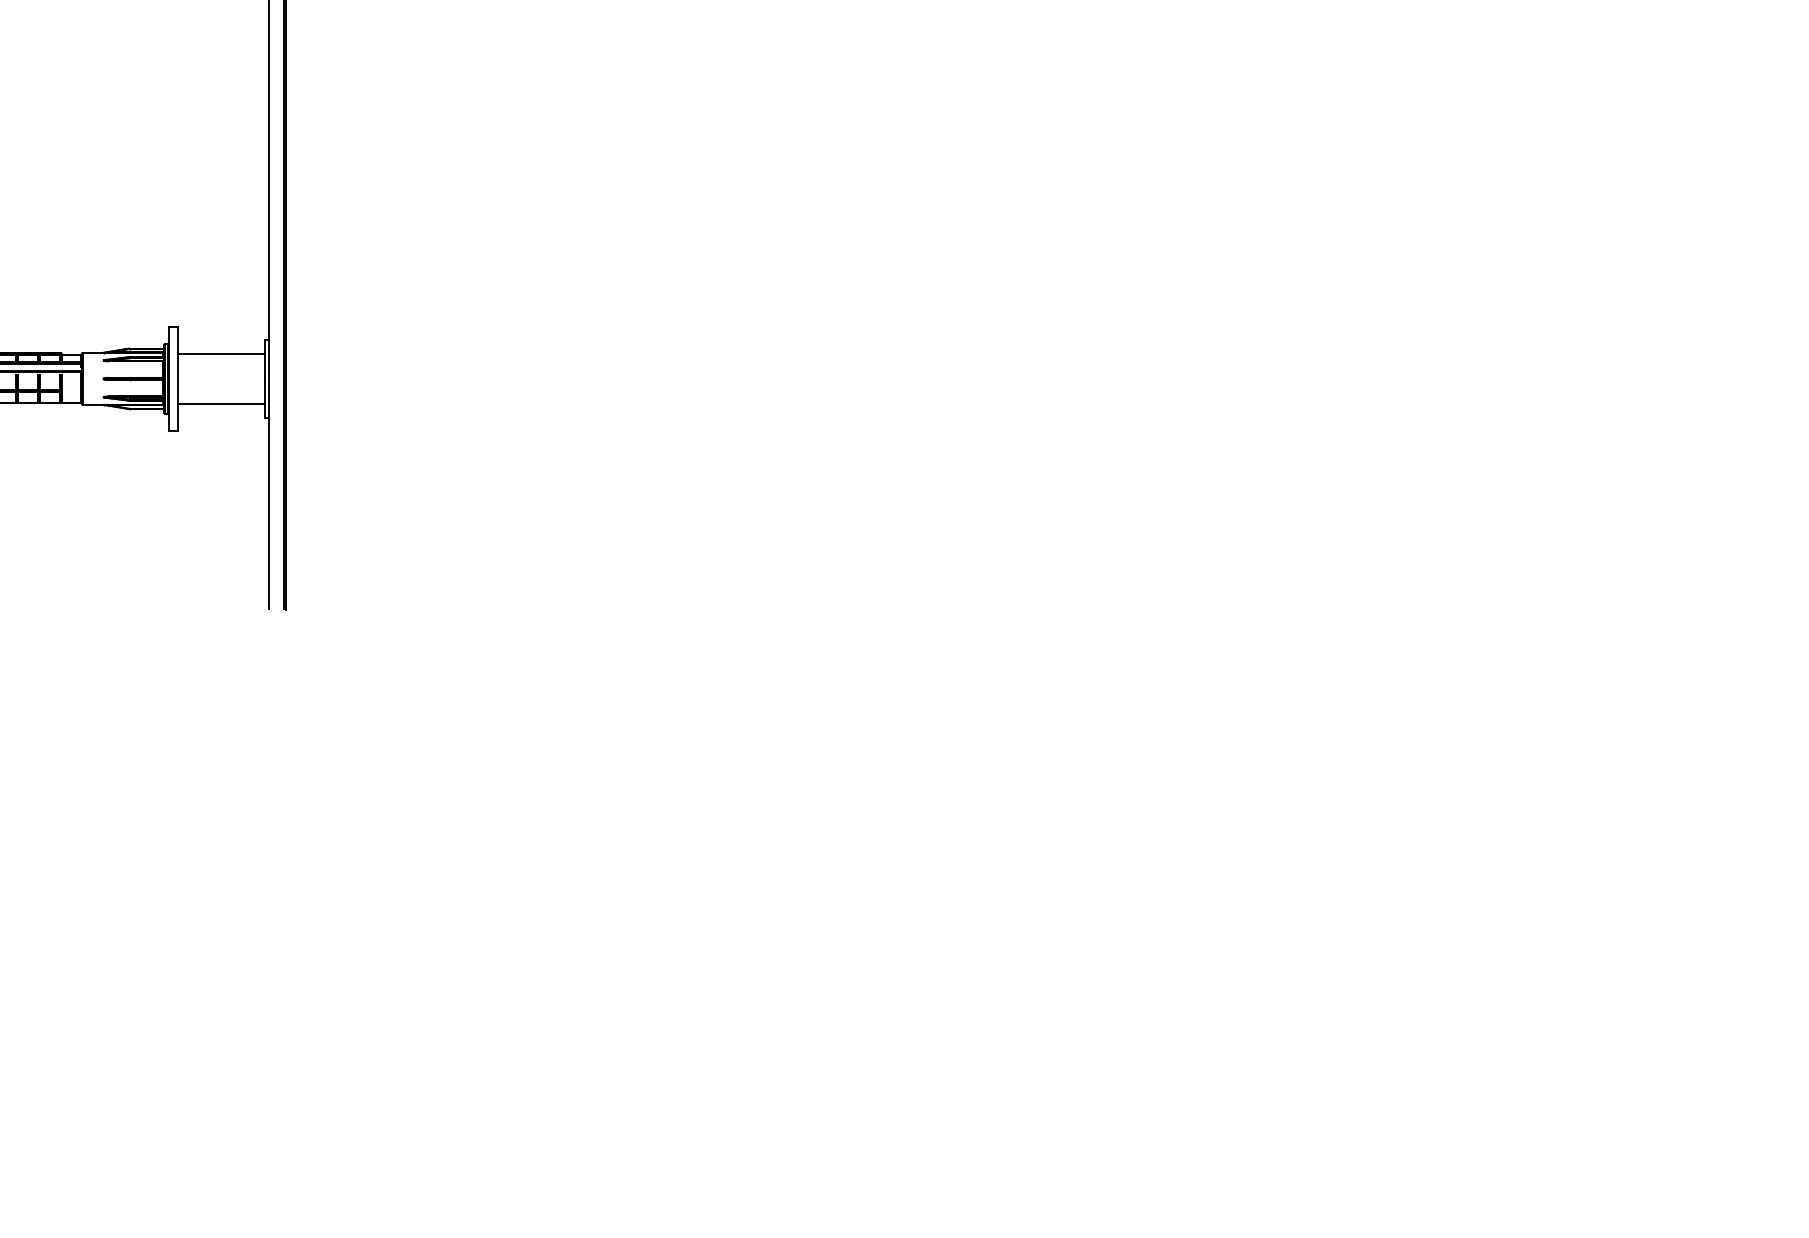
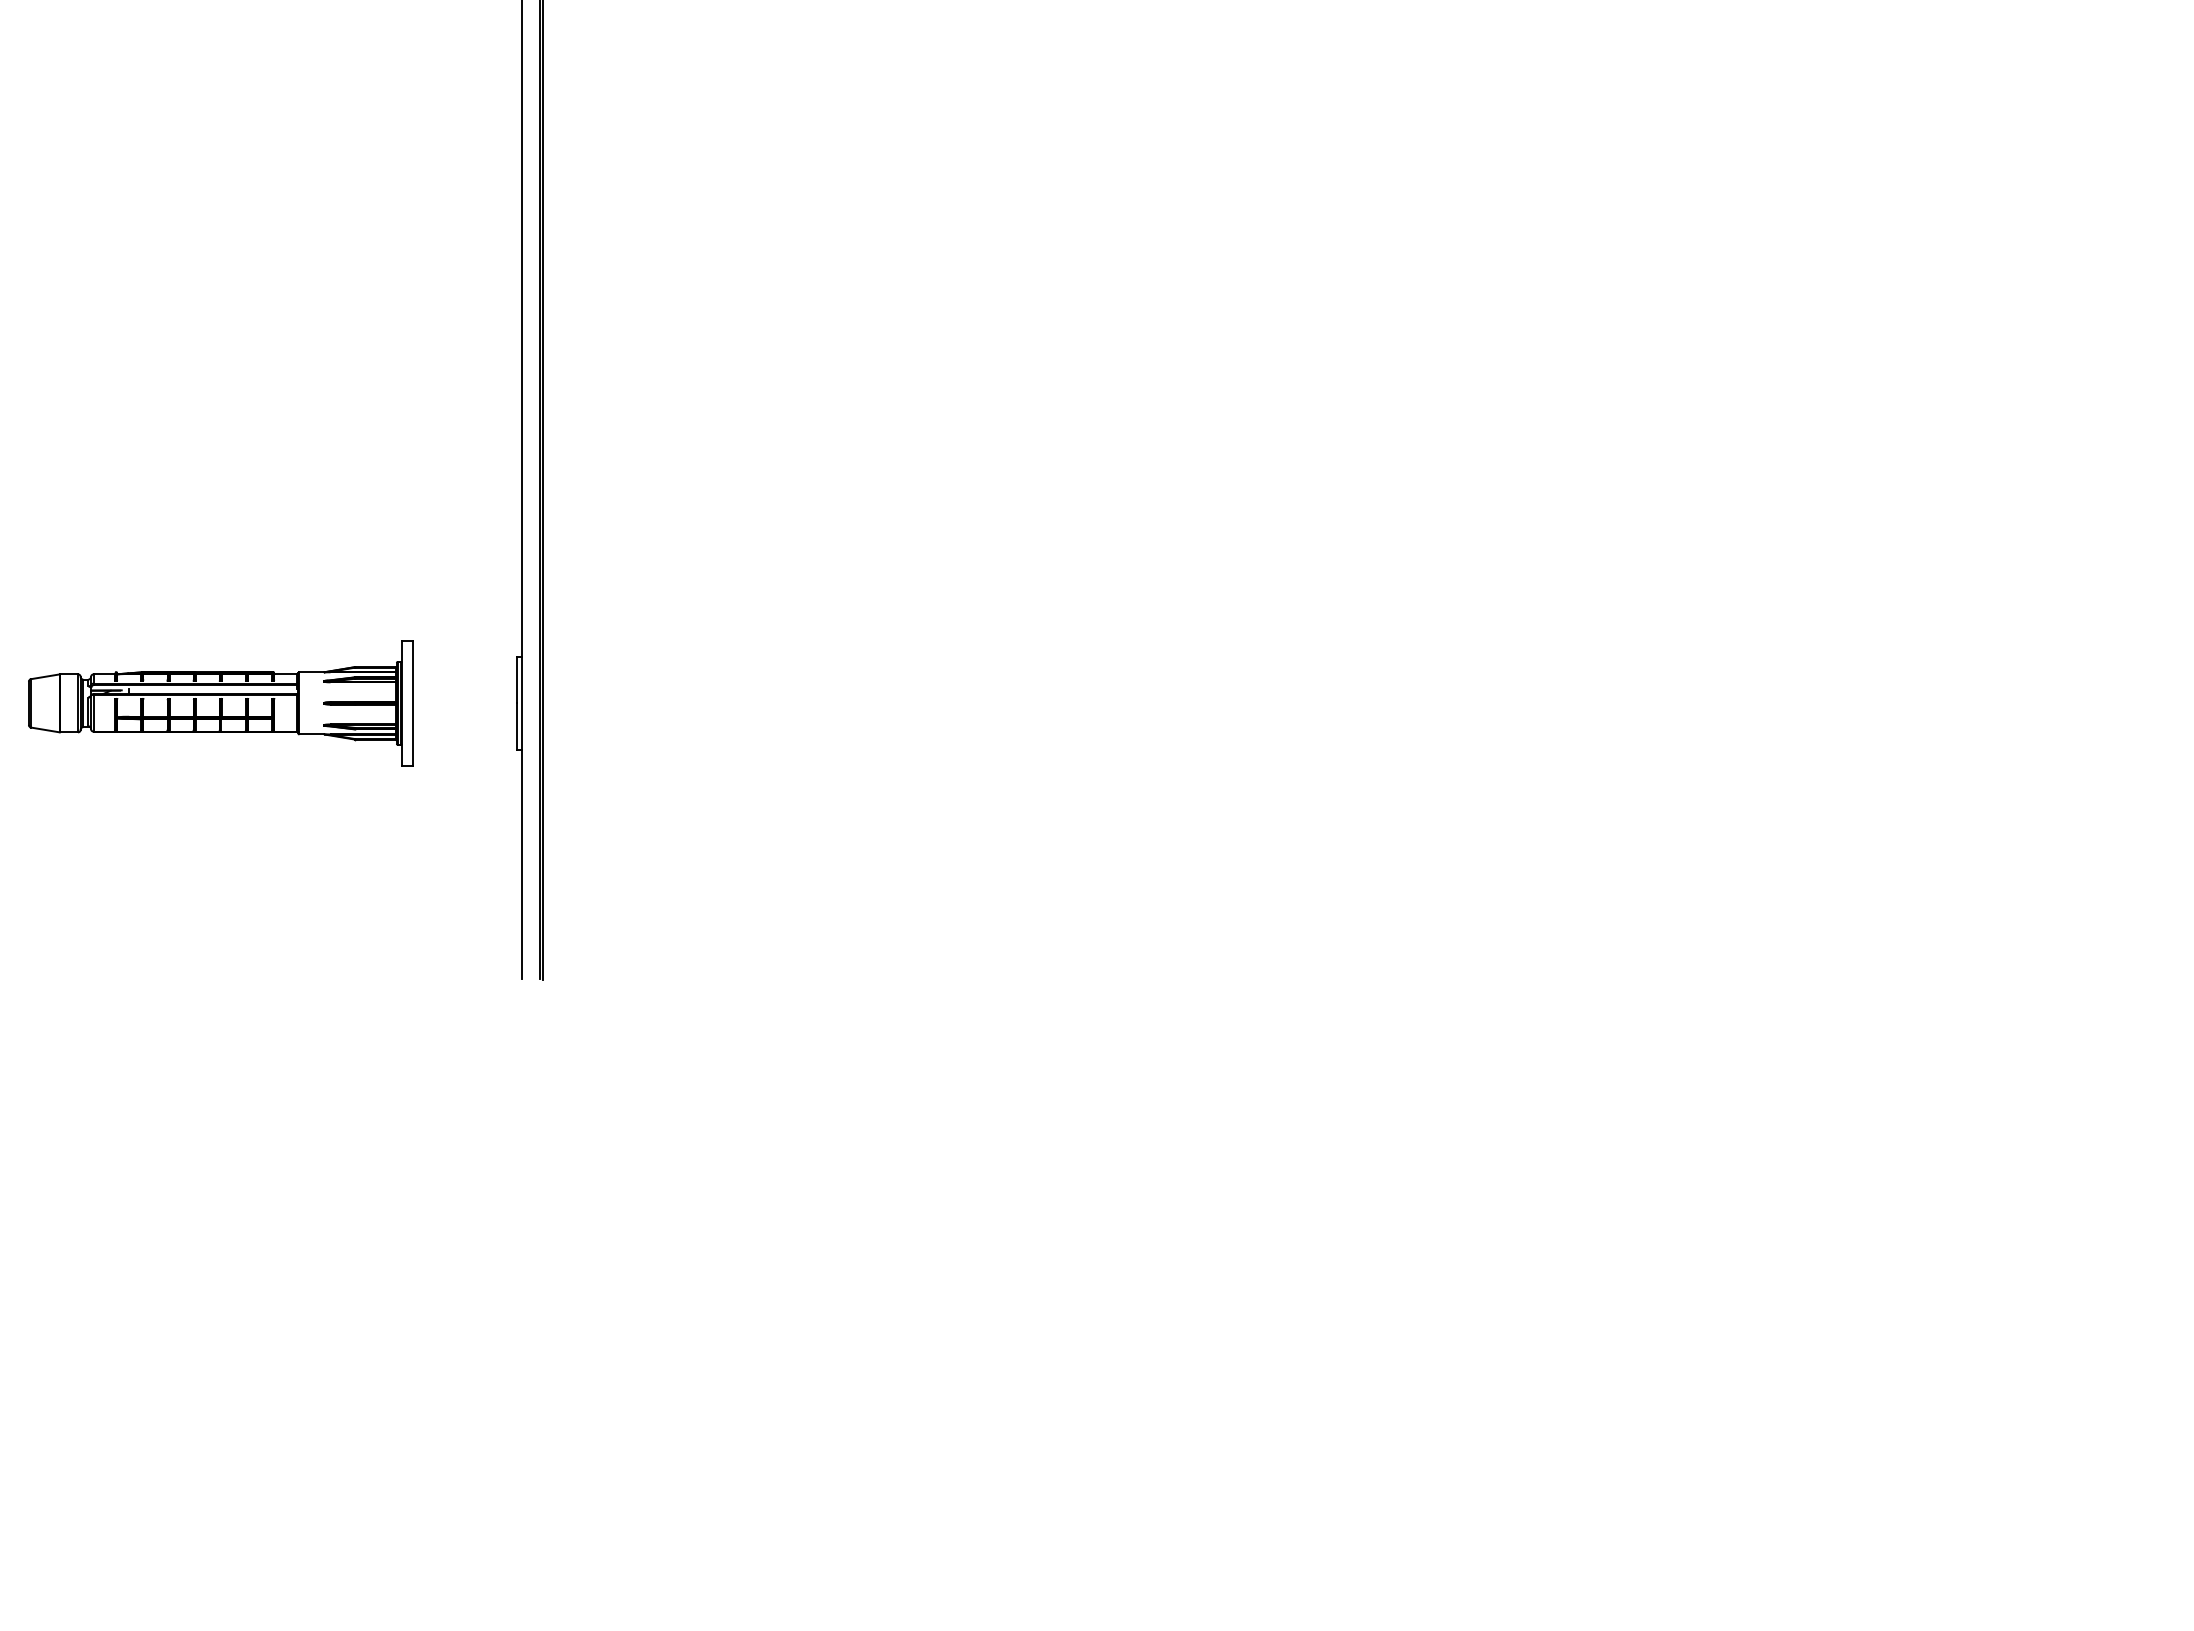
line: (221, 353) -> (465, 673), removed
line: (221, 404) -> (465, 733), removed

